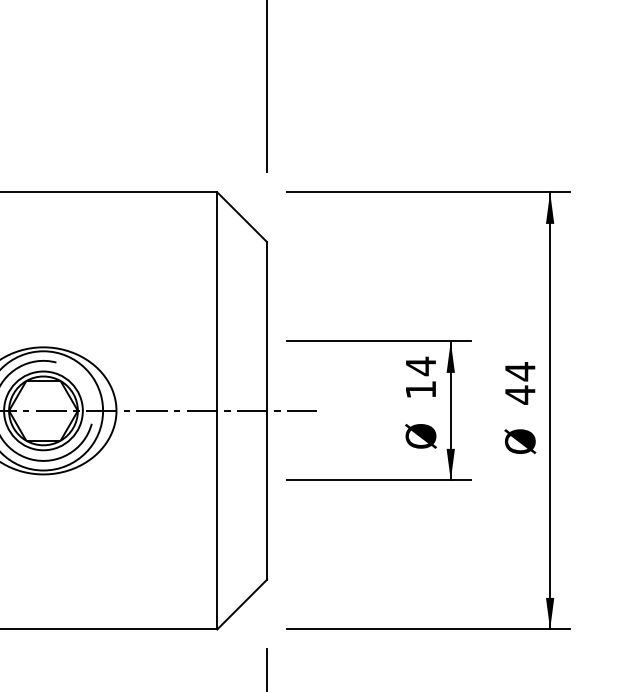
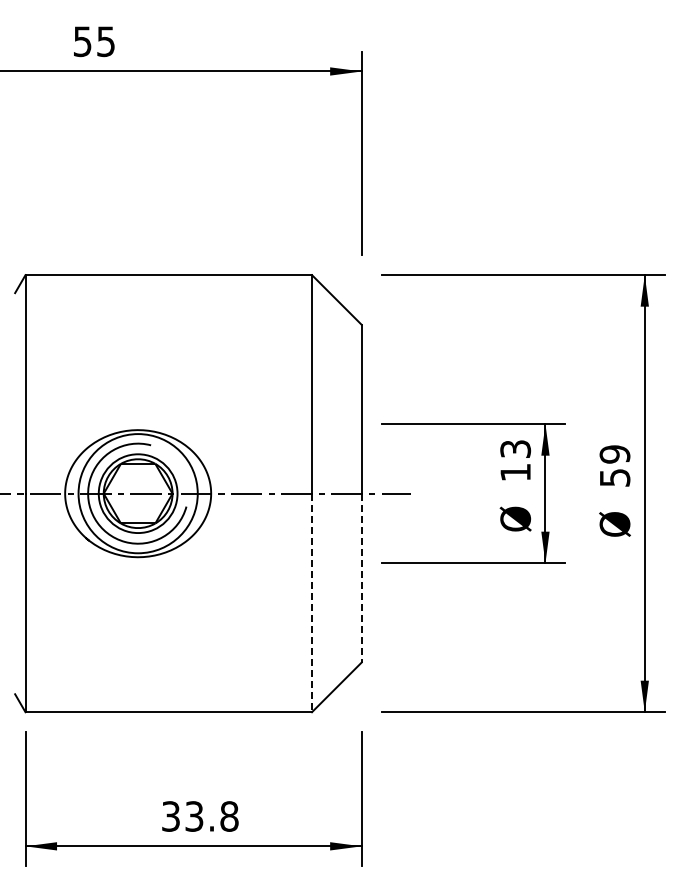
text: (420, 365) -> (515, 448), 14 -> 13
text: (519, 382) -> (614, 465), 44 -> 59
line: (266, 495) -> (361, 578), solid -> dashed
line: (217, 520) -> (312, 603), solid -> dashed

